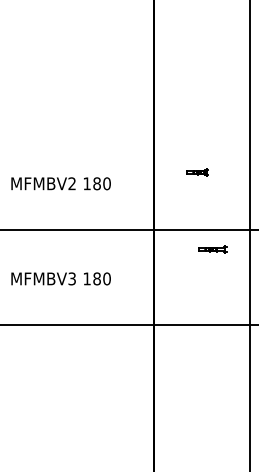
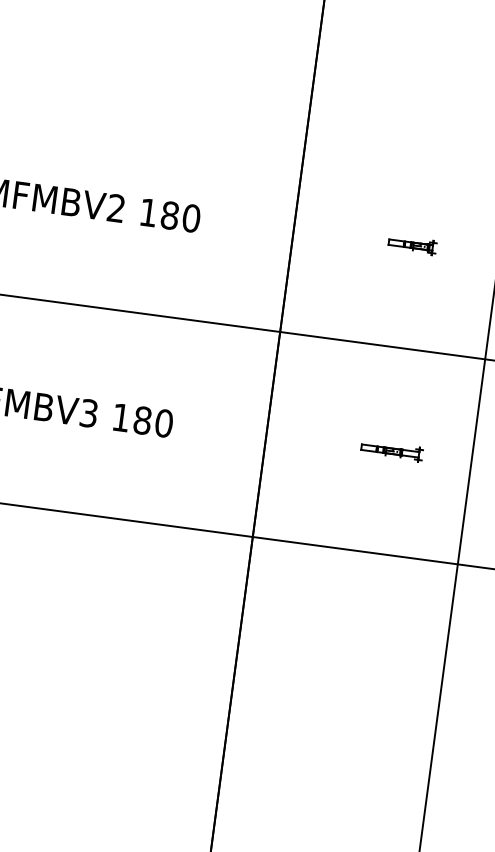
part: (197, 172) -> (412, 245), moved
part: (212, 249) -> (391, 450), moved

